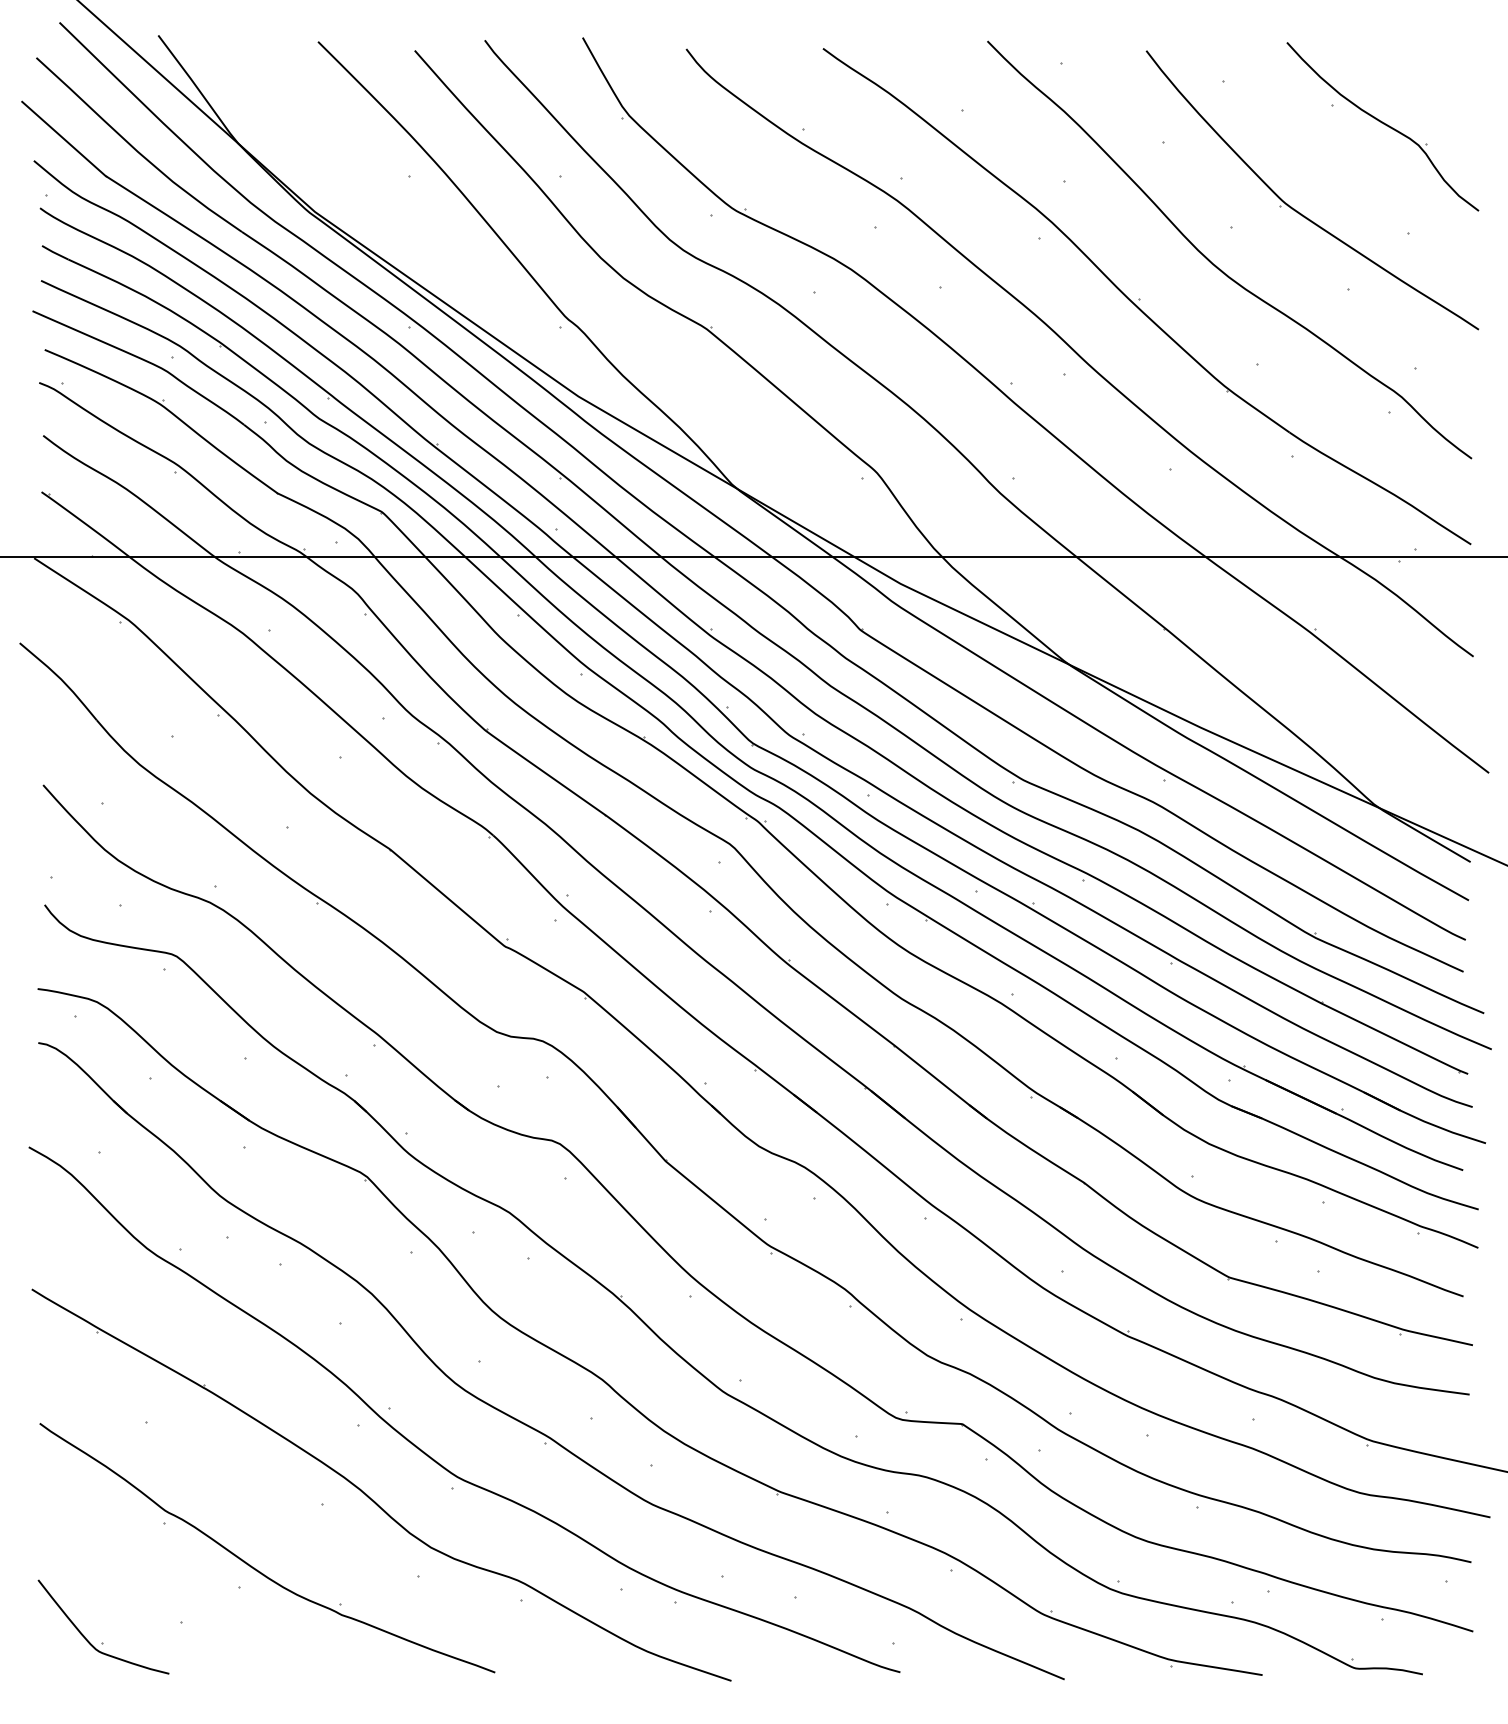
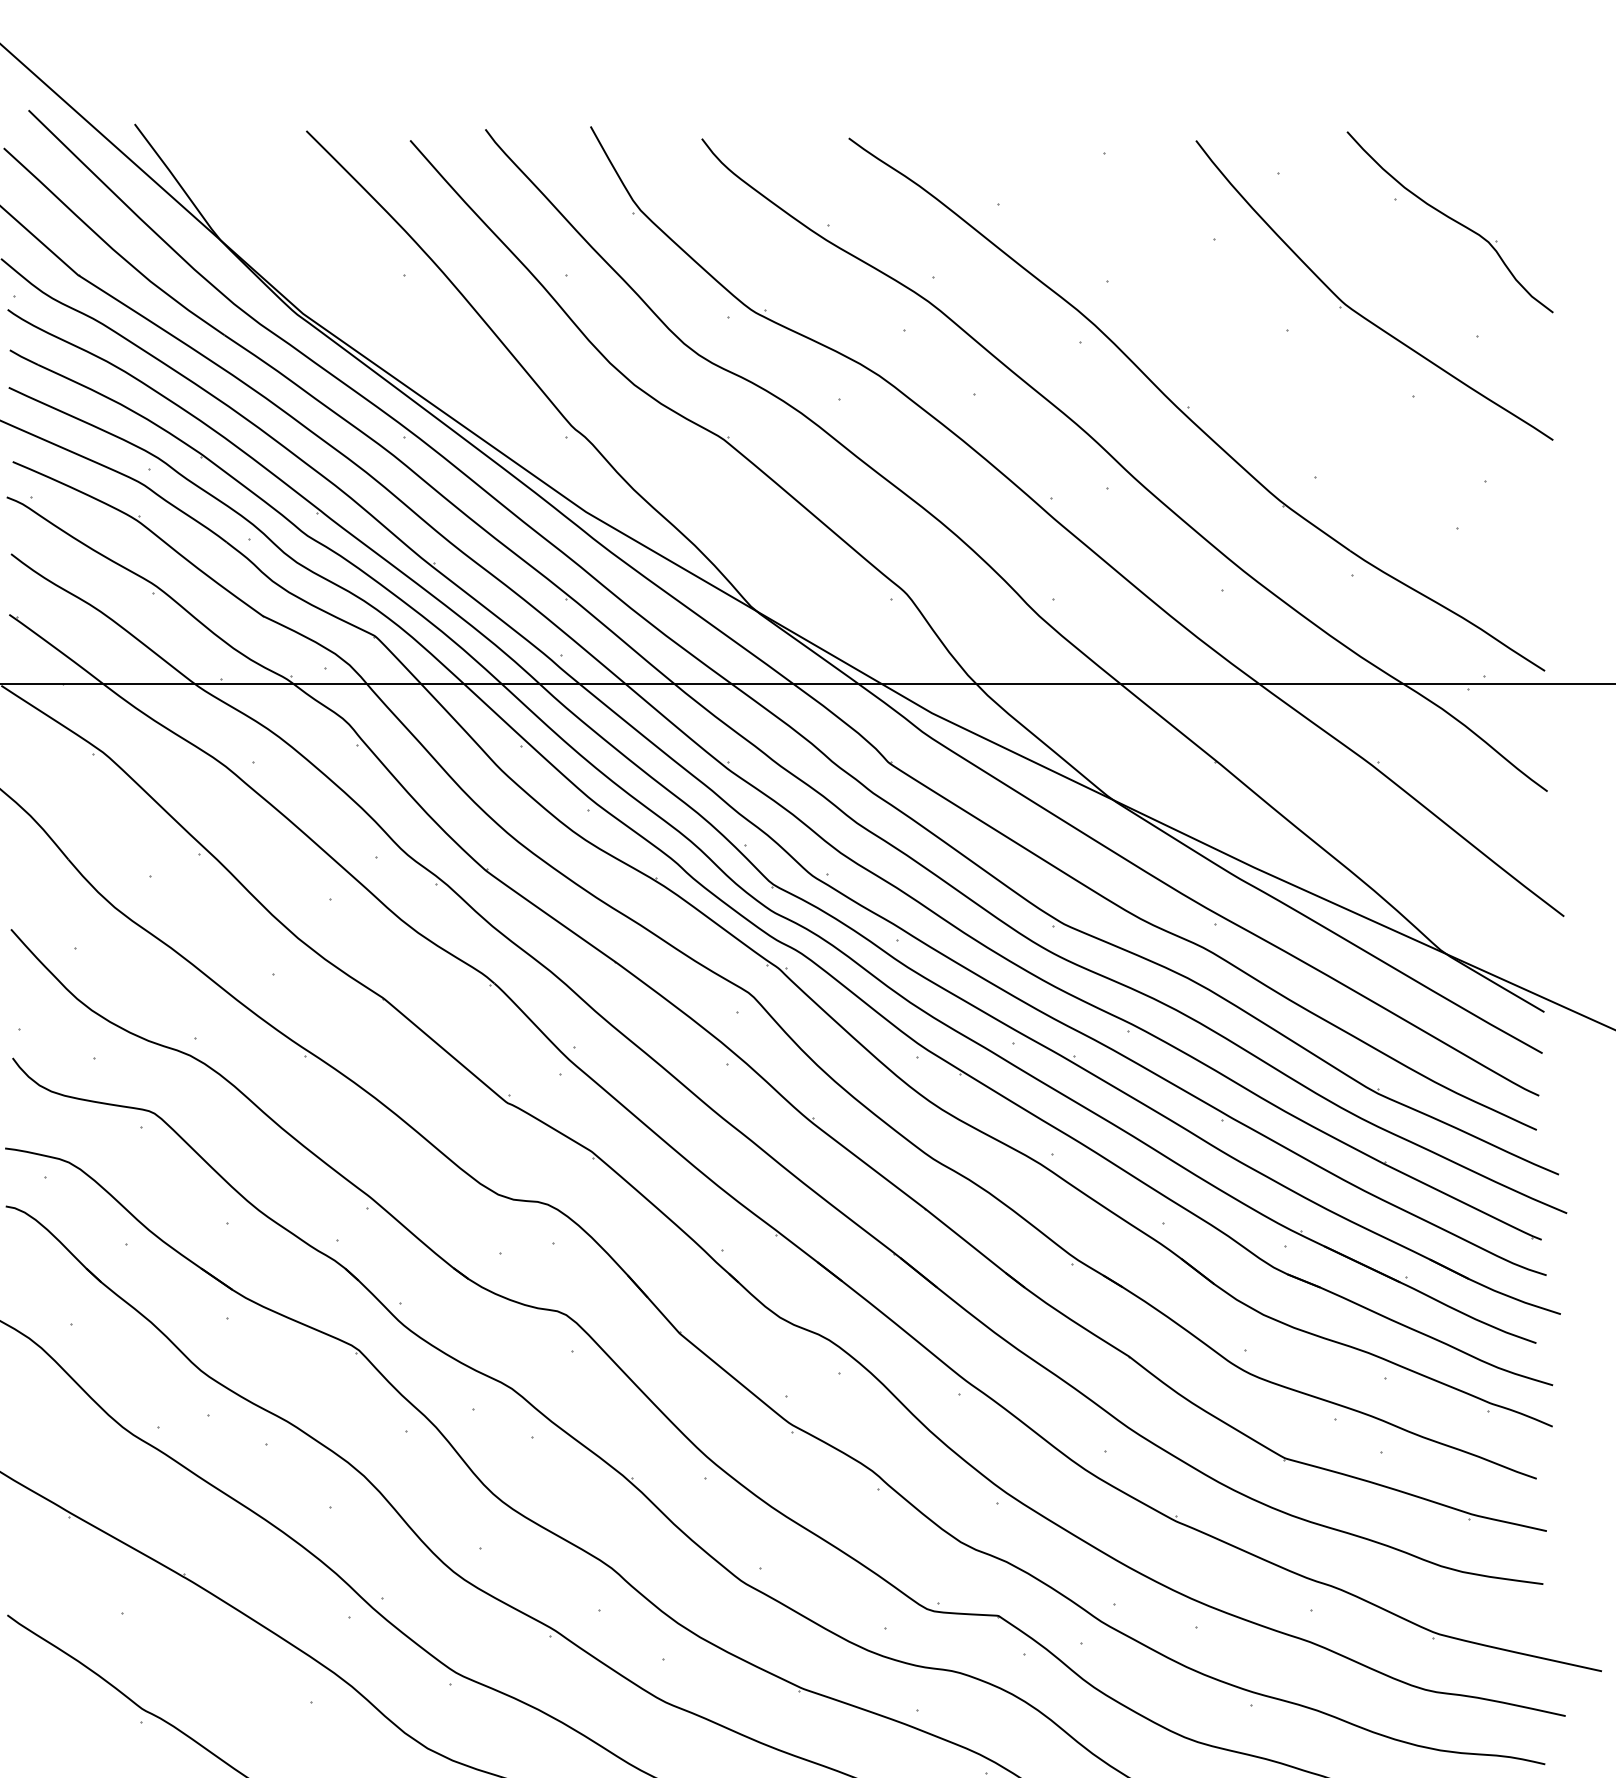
curve: (1215, 264) -> (1270, 370), removed

